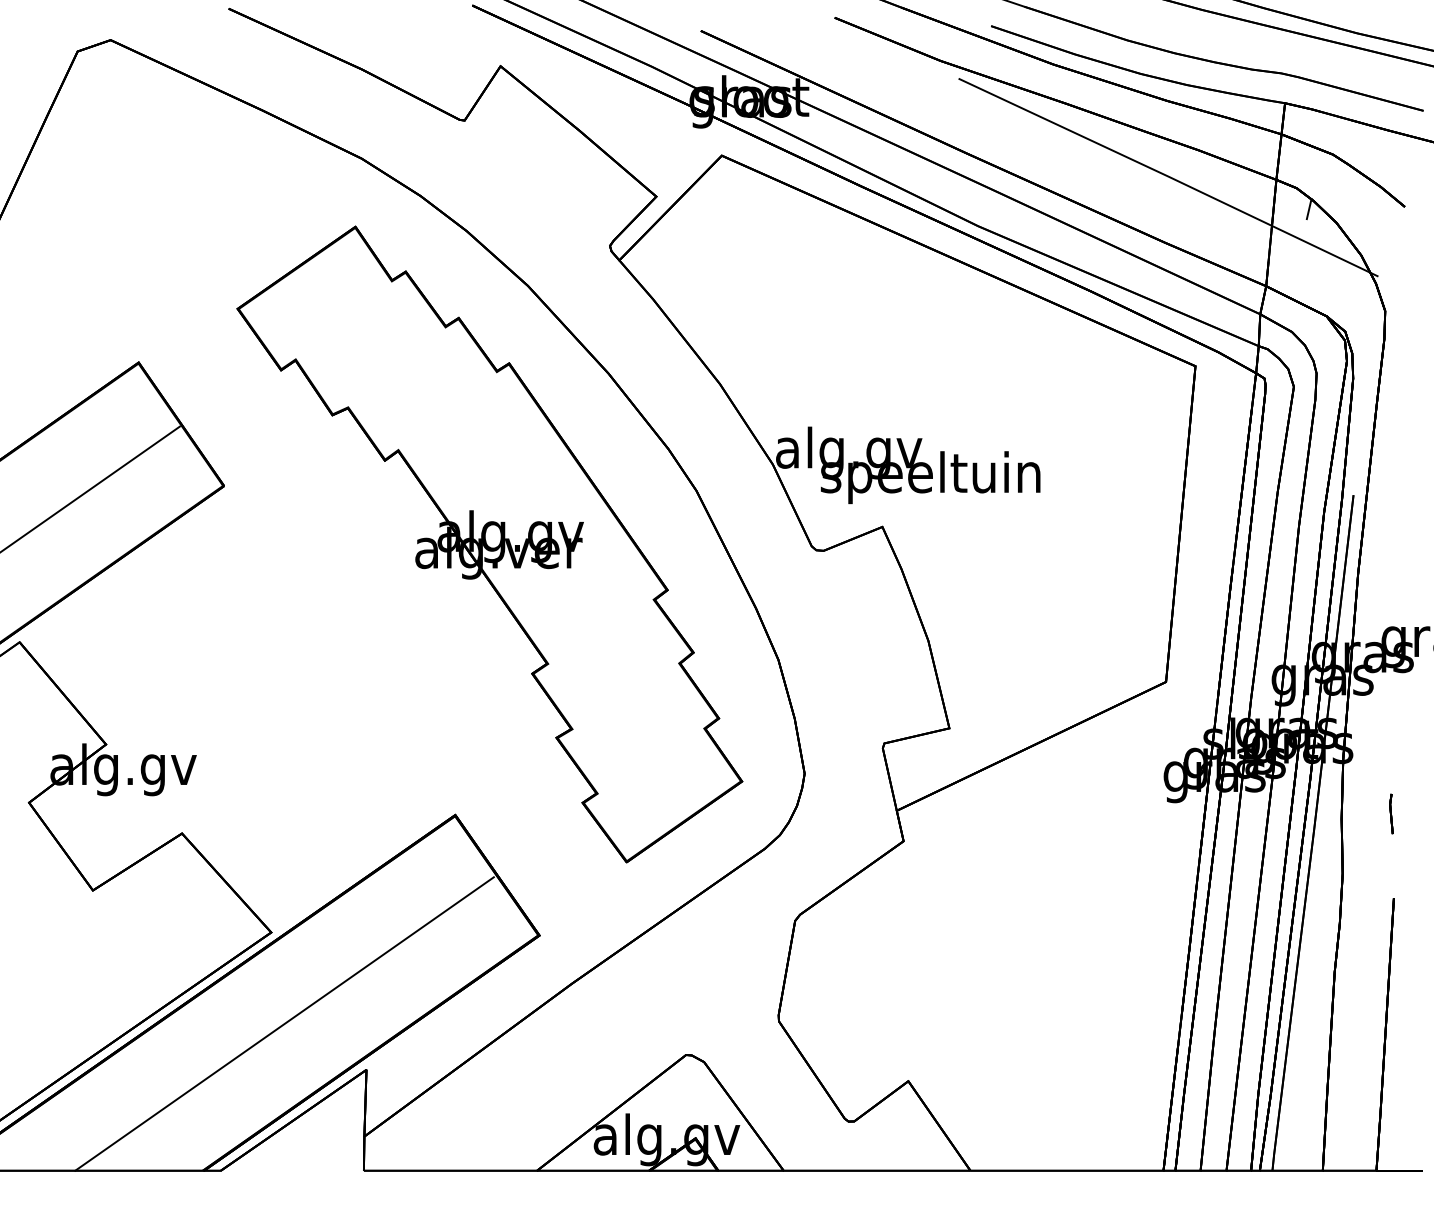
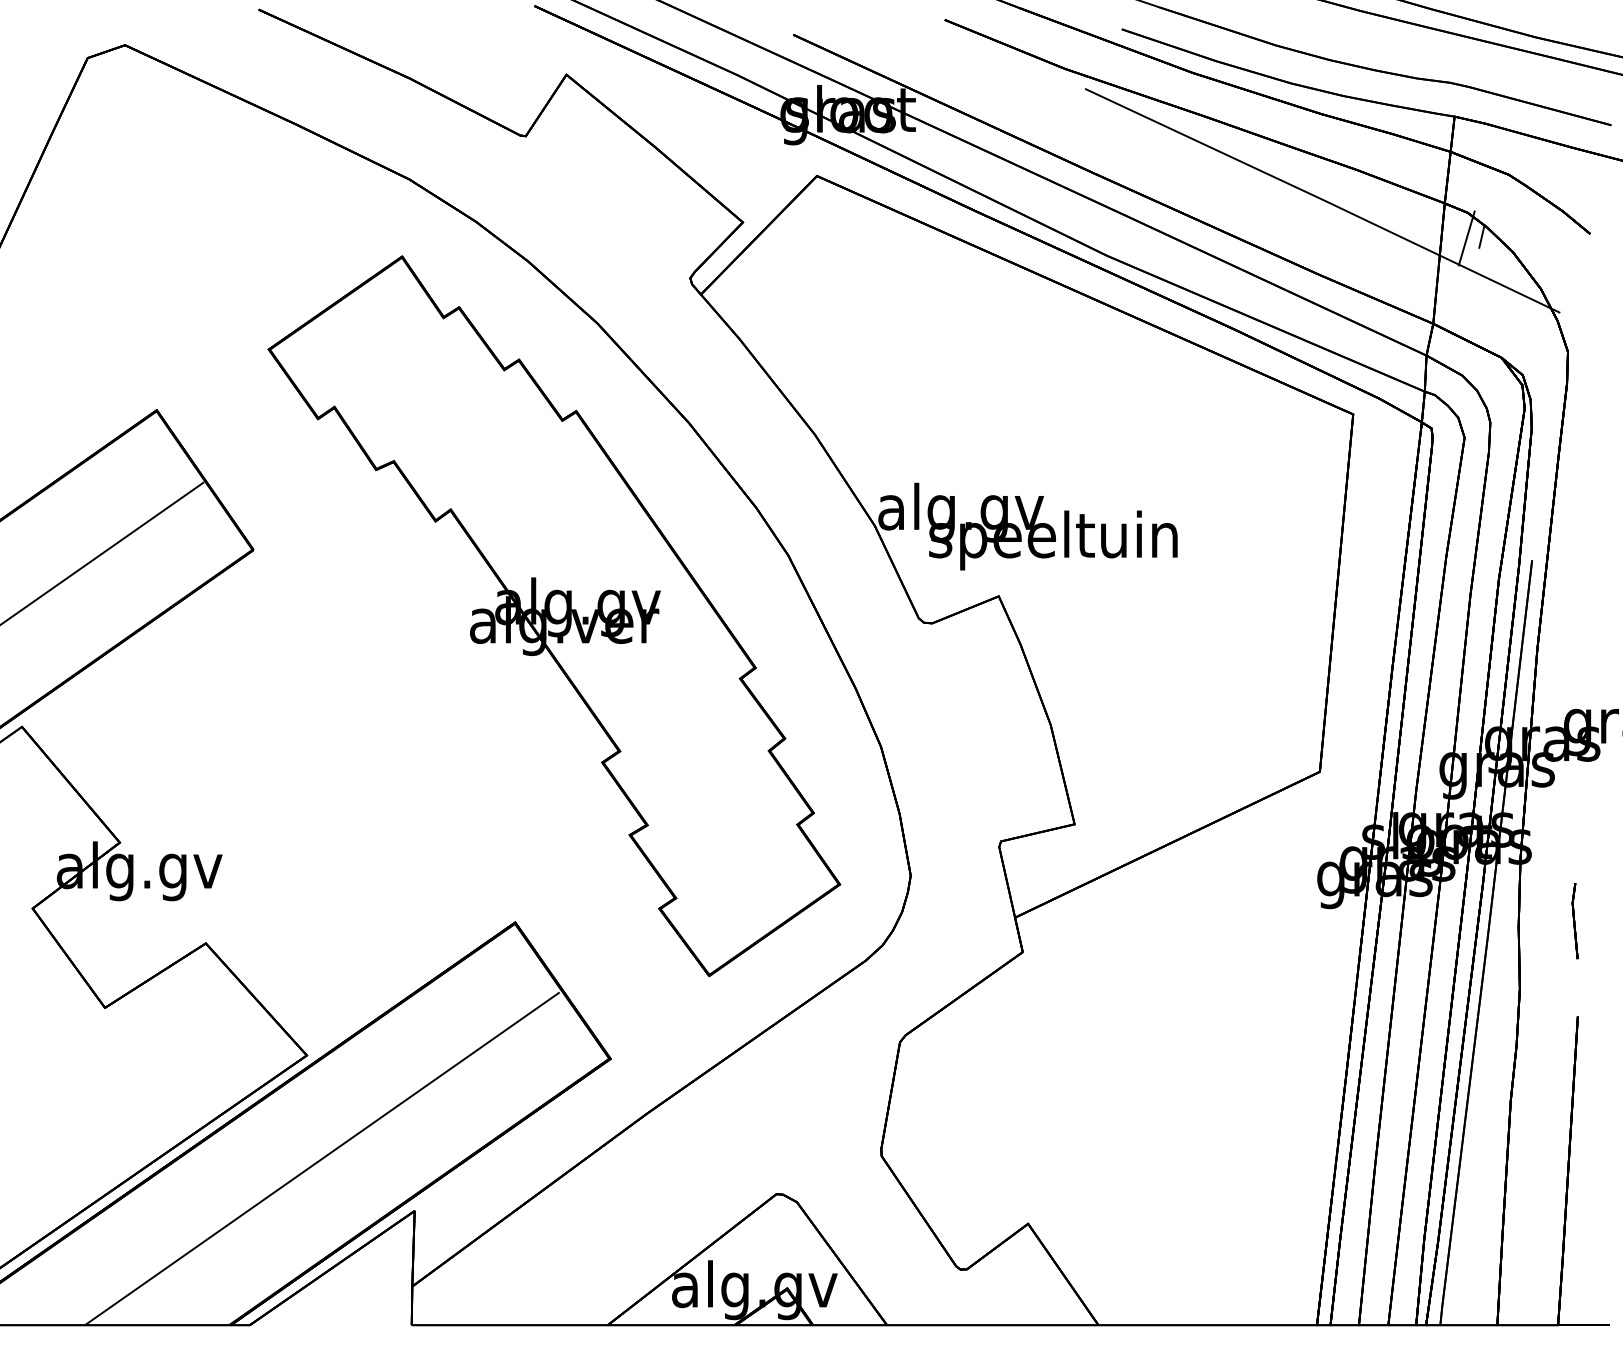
line: (1295, 210) -> (1466, 238), added
part: (1390, 814) -> (1574, 921), size x1.67

